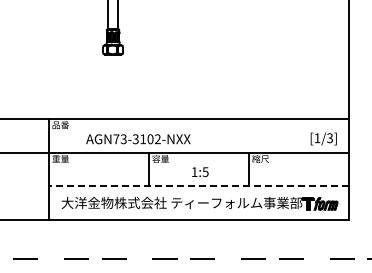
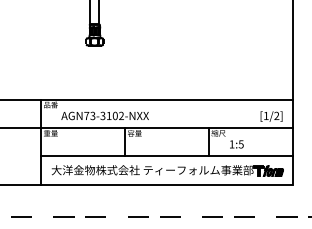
text: (330, 138) -> (277, 116), [1/3] -> [1/2]
text: (138, 139) -> (105, 116), moved
text: (200, 172) -> (236, 144), moved
line: (198, 186) -> (166, 156), dashed -> solid

